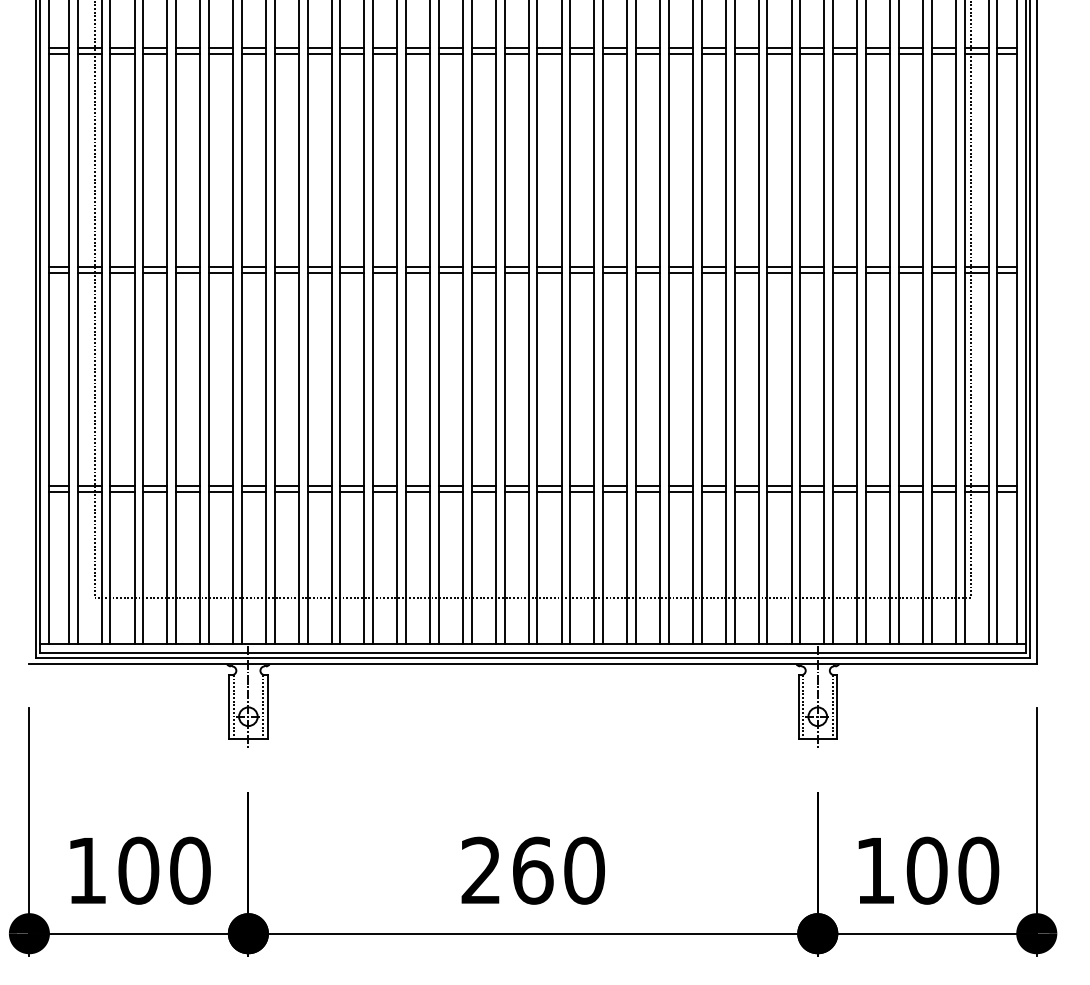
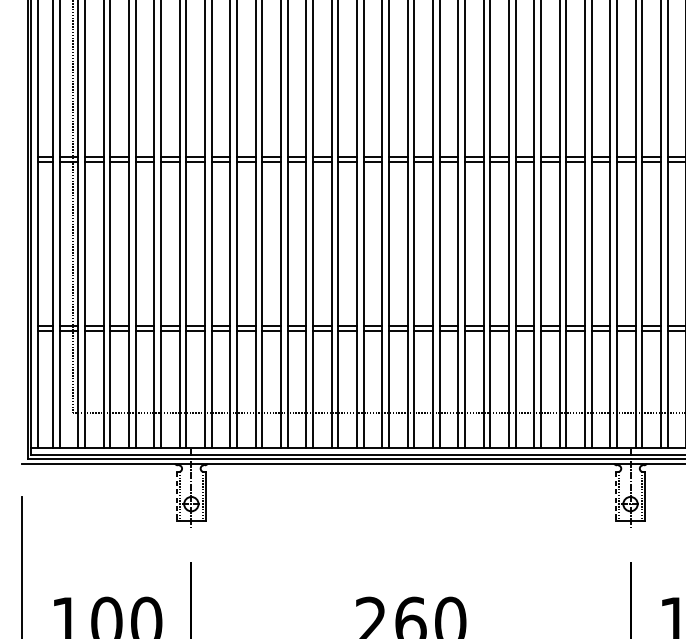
line: (229, 706) -> (176, 496), solid -> dashed
line: (798, 706) -> (615, 496), solid -> dashed

